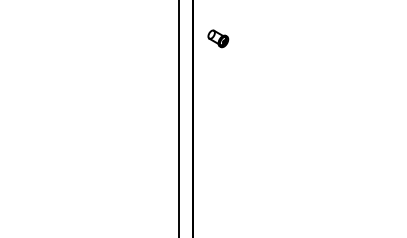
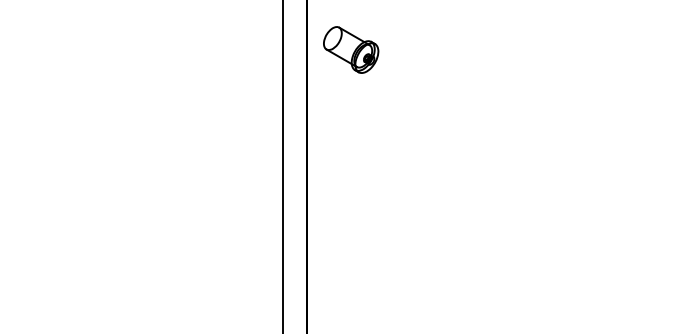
part: (218, 38) -> (351, 49), size x1.6

